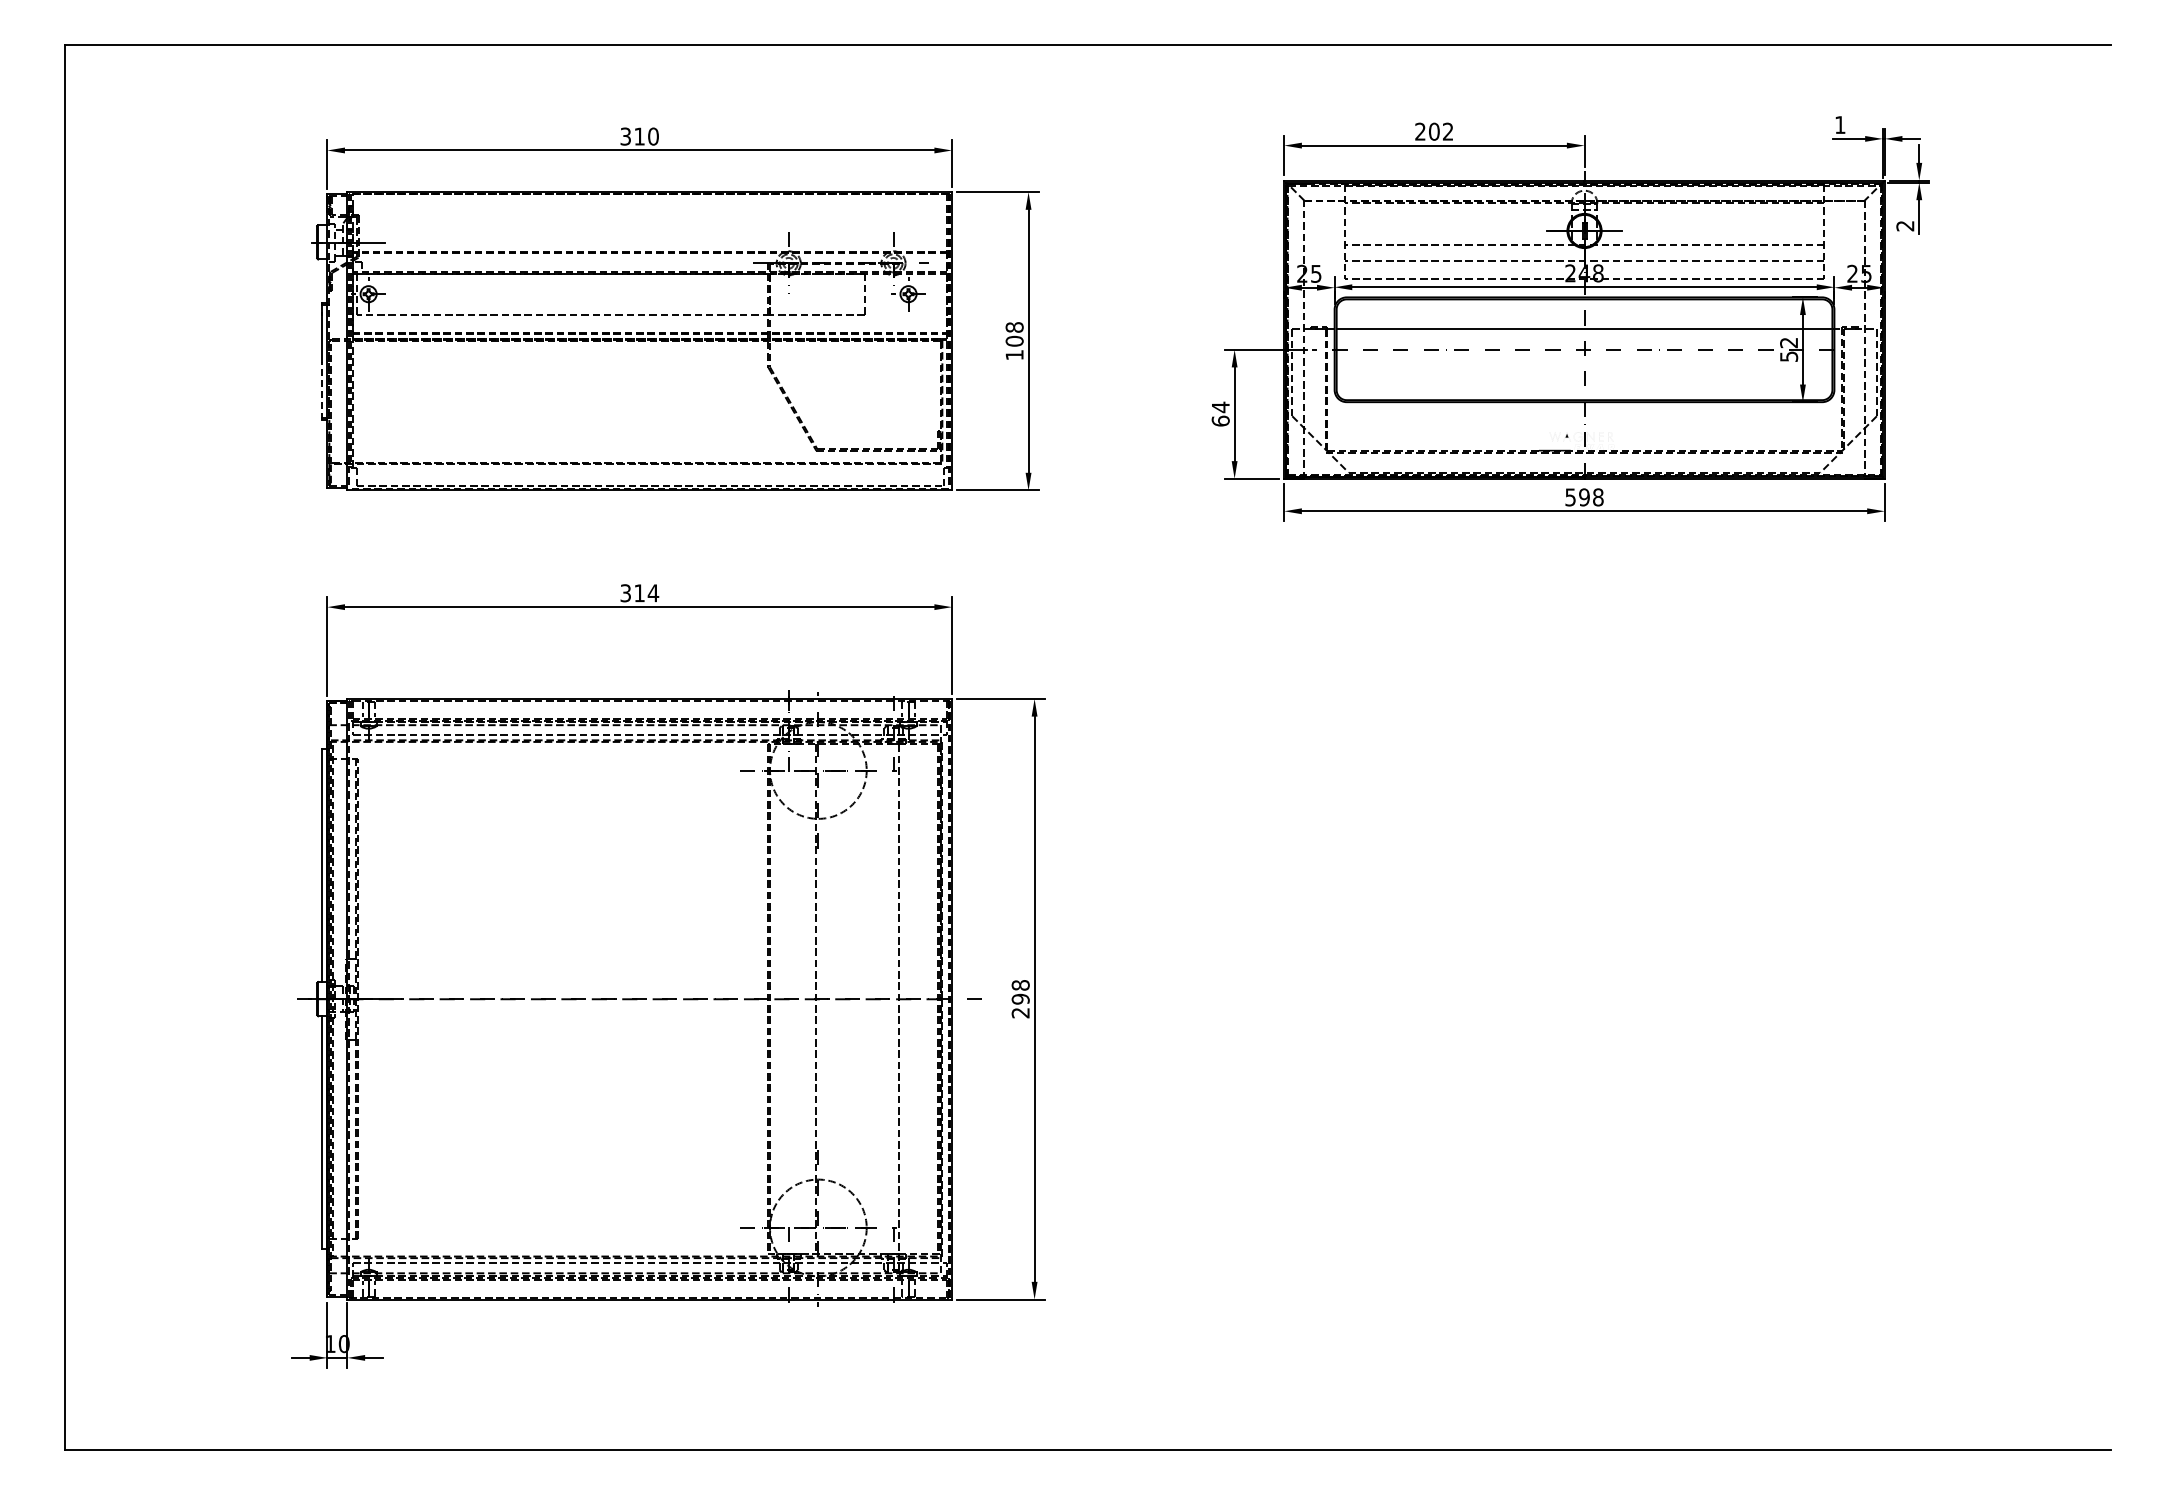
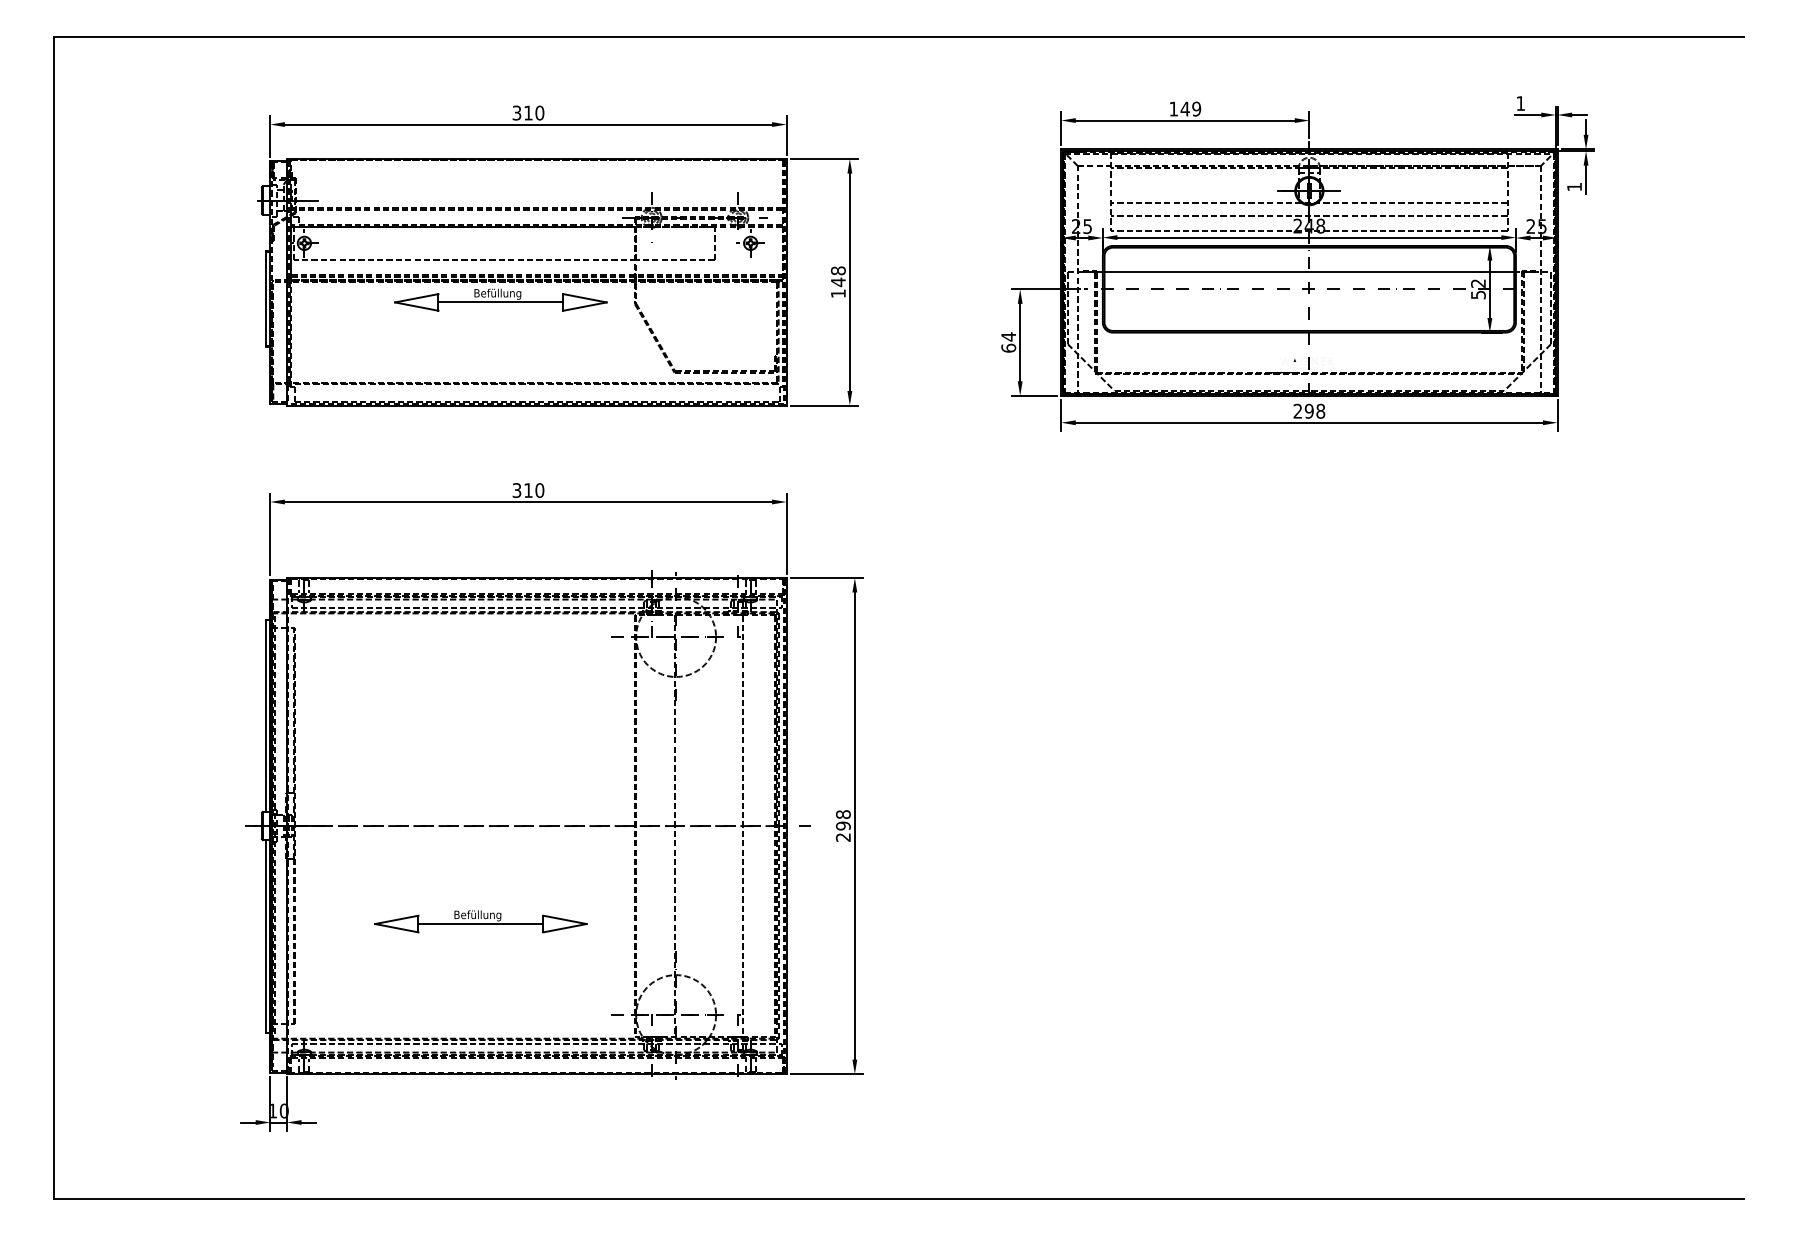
text: (1434, 131) -> (1185, 108), 202 -> 149
text: (1905, 226) -> (1574, 187), 2 -> 1
text: (1014, 341) -> (838, 282), 108 -> 148
part: (606, 362) -> (501, 299), added
line: (321, 390) -> (265, 322), dashed -> solid
text: (1570, 497) -> (1297, 411), 598 -> 298
text: (653, 593) -> (539, 490), 314 -> 310
part: (582, 1114) -> (481, 921), added

